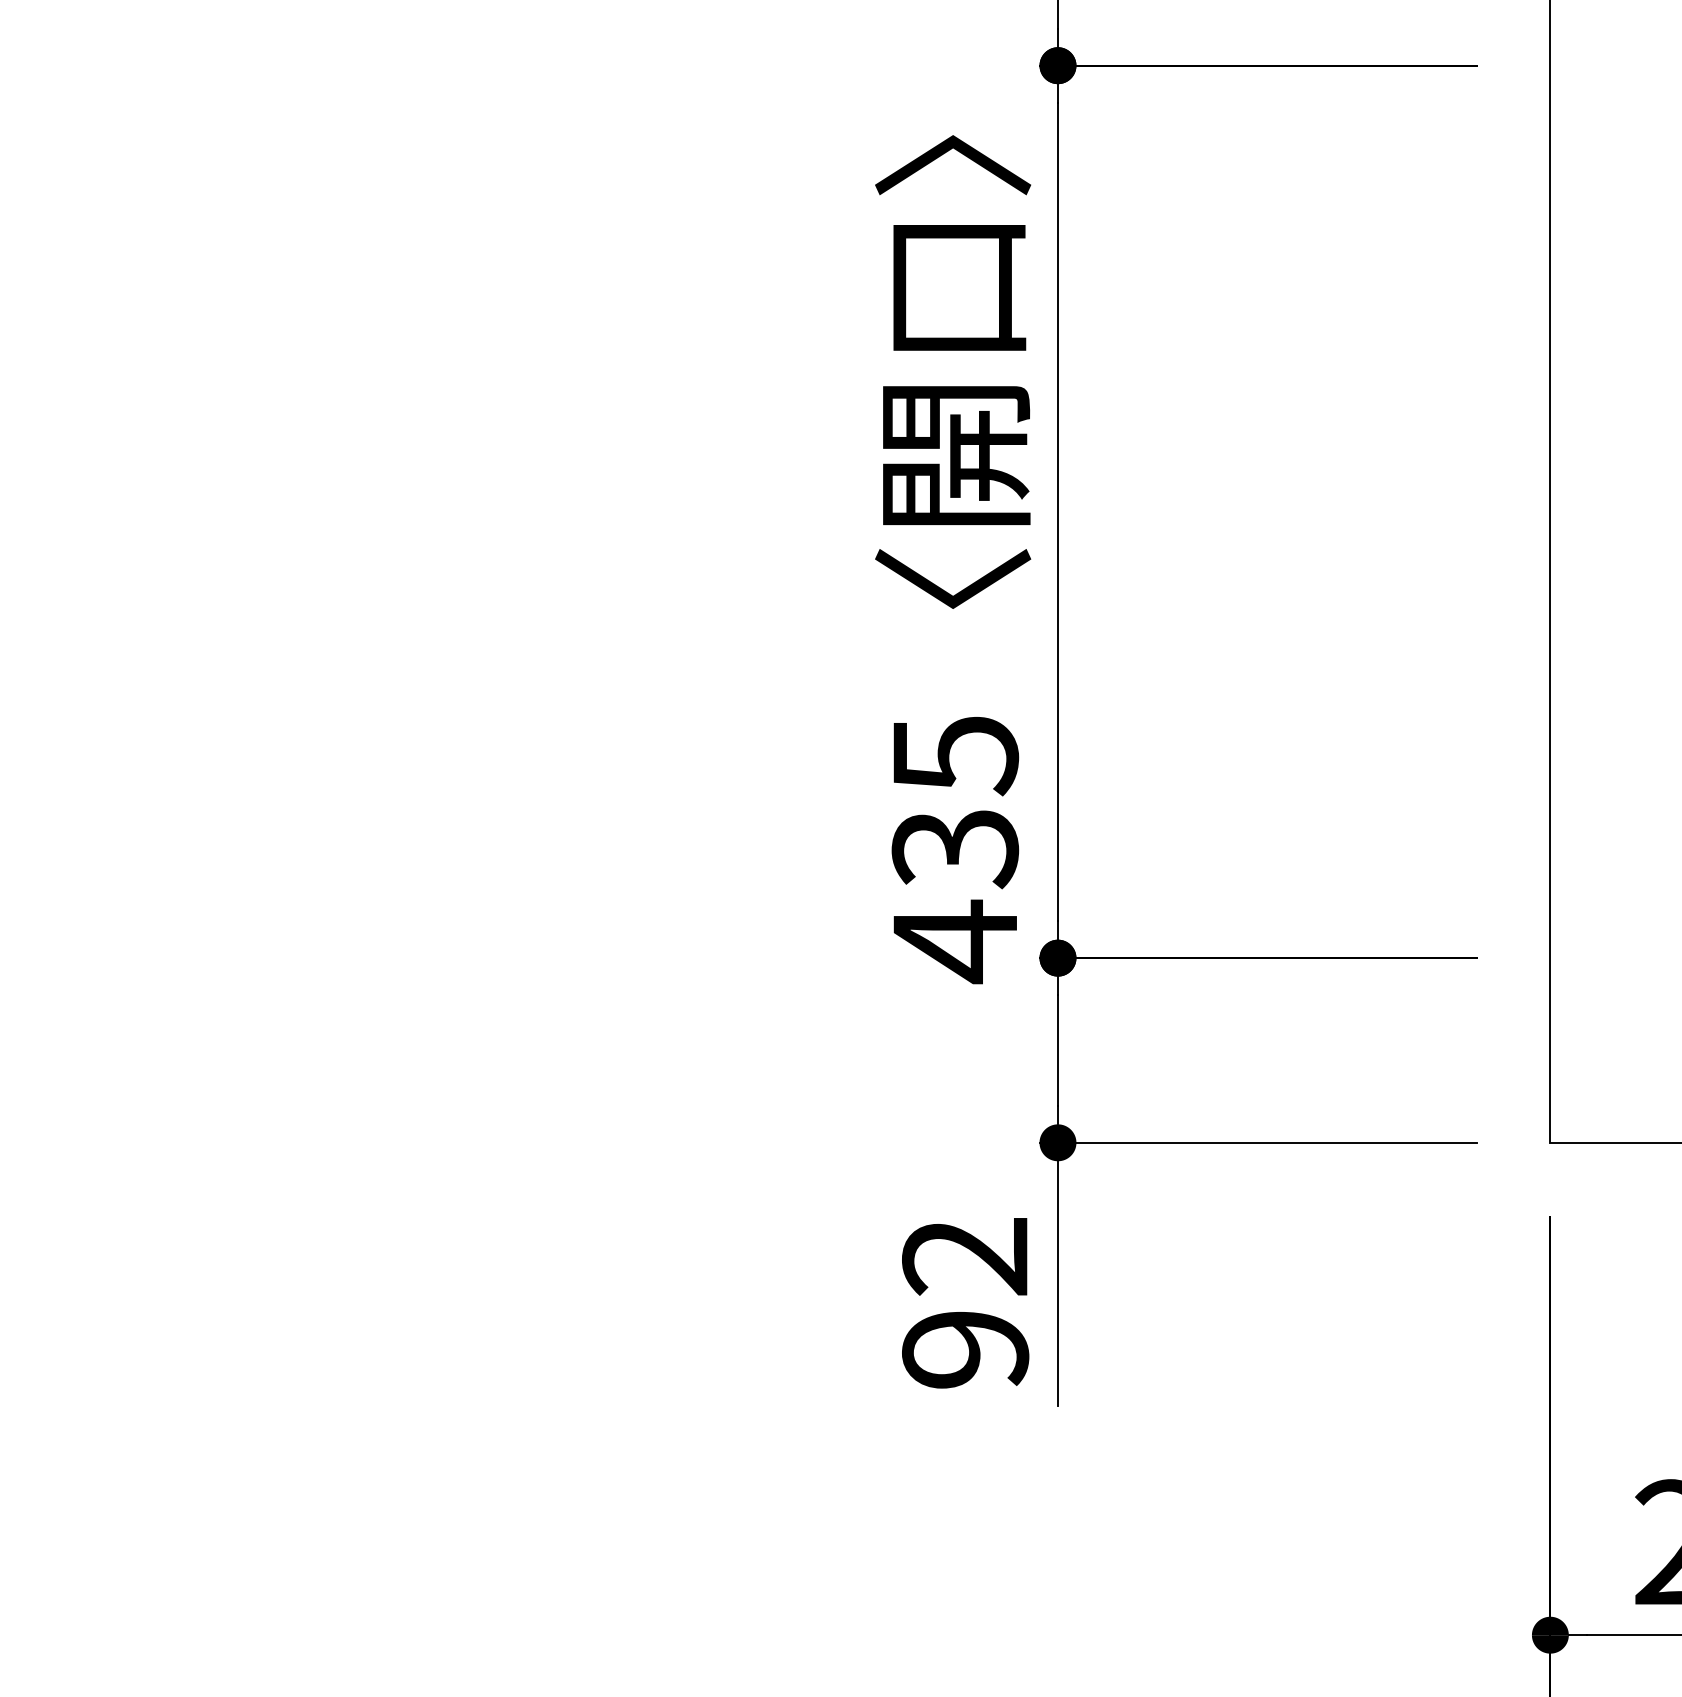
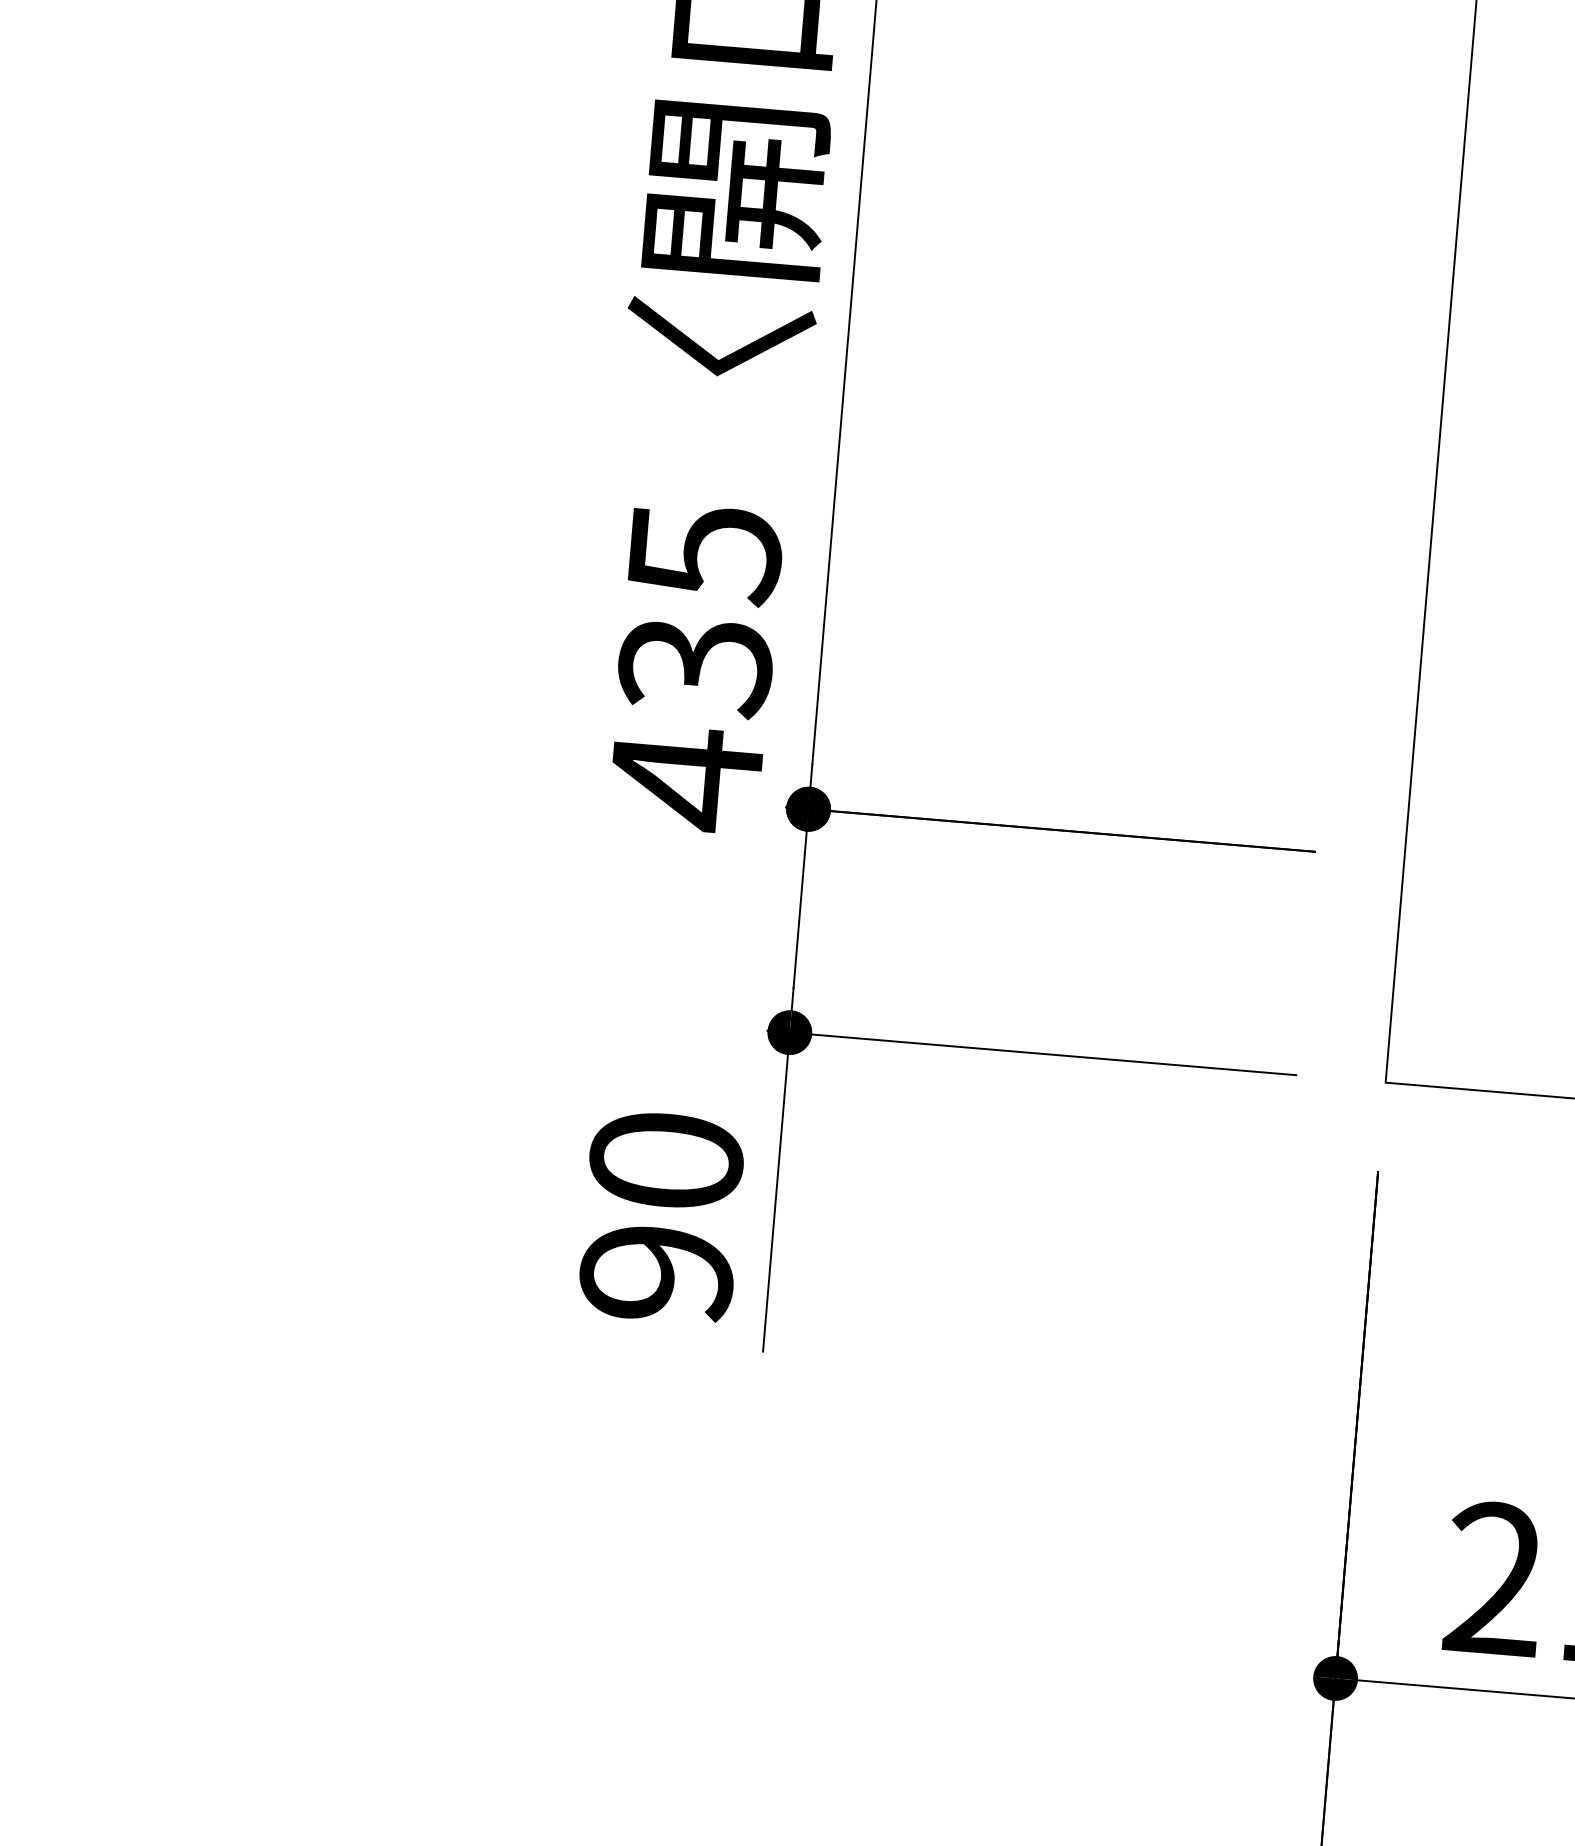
text: (965, 1256) -> (666, 1160), 92 -> 90

